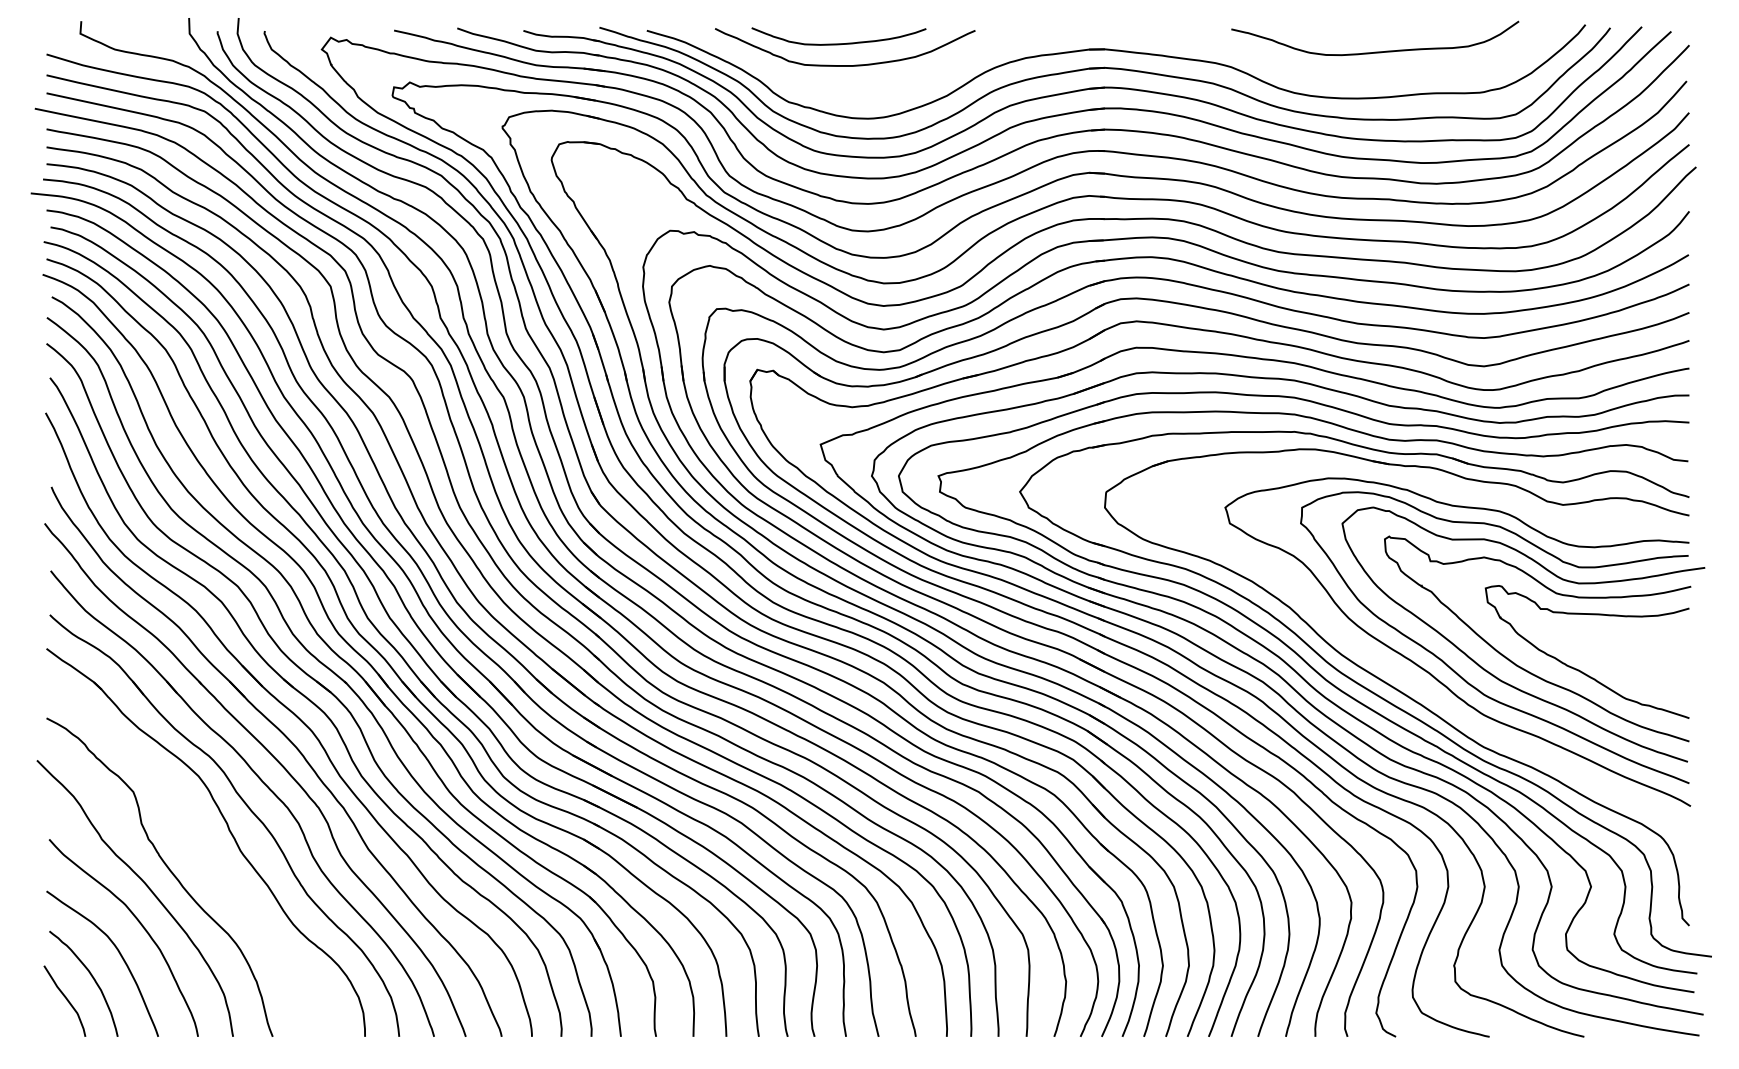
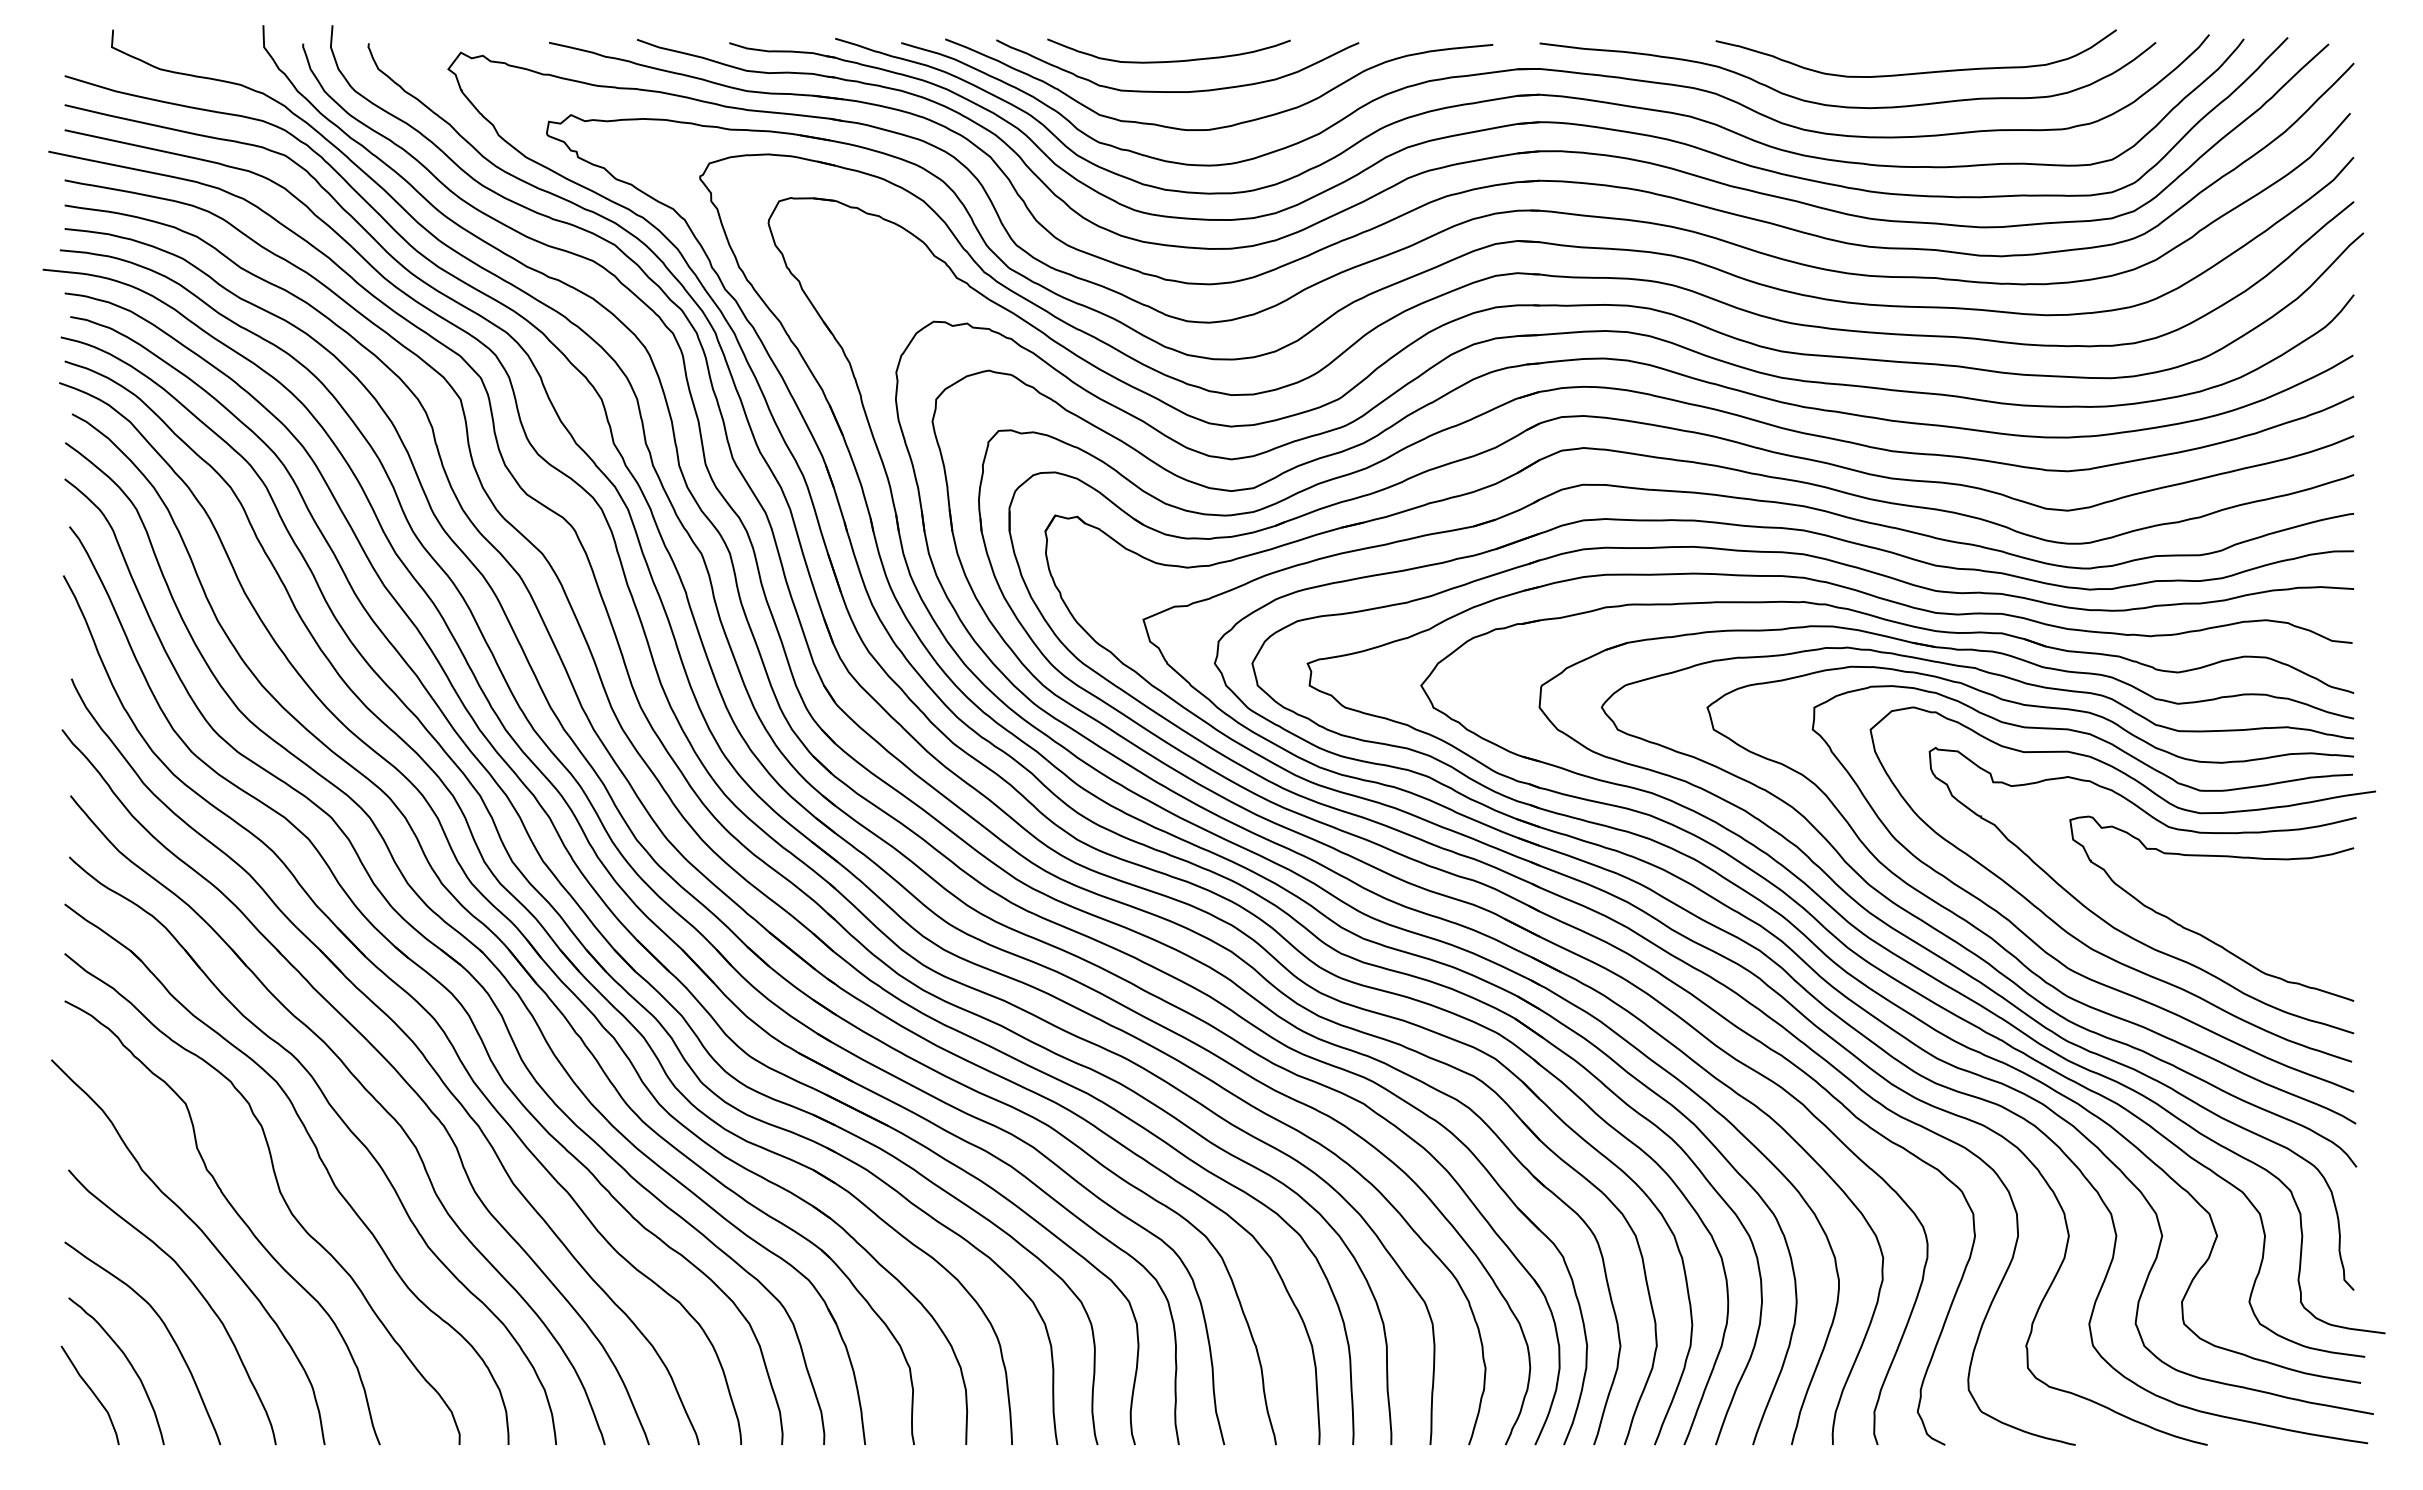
curve: (1321, 75) -> (1841, 105), added
curve: (880, 89) -> (1226, 125), added
curve: (1404, 675) -> (1957, 941), added
curve: (199, 854) -> (278, 1190), added

